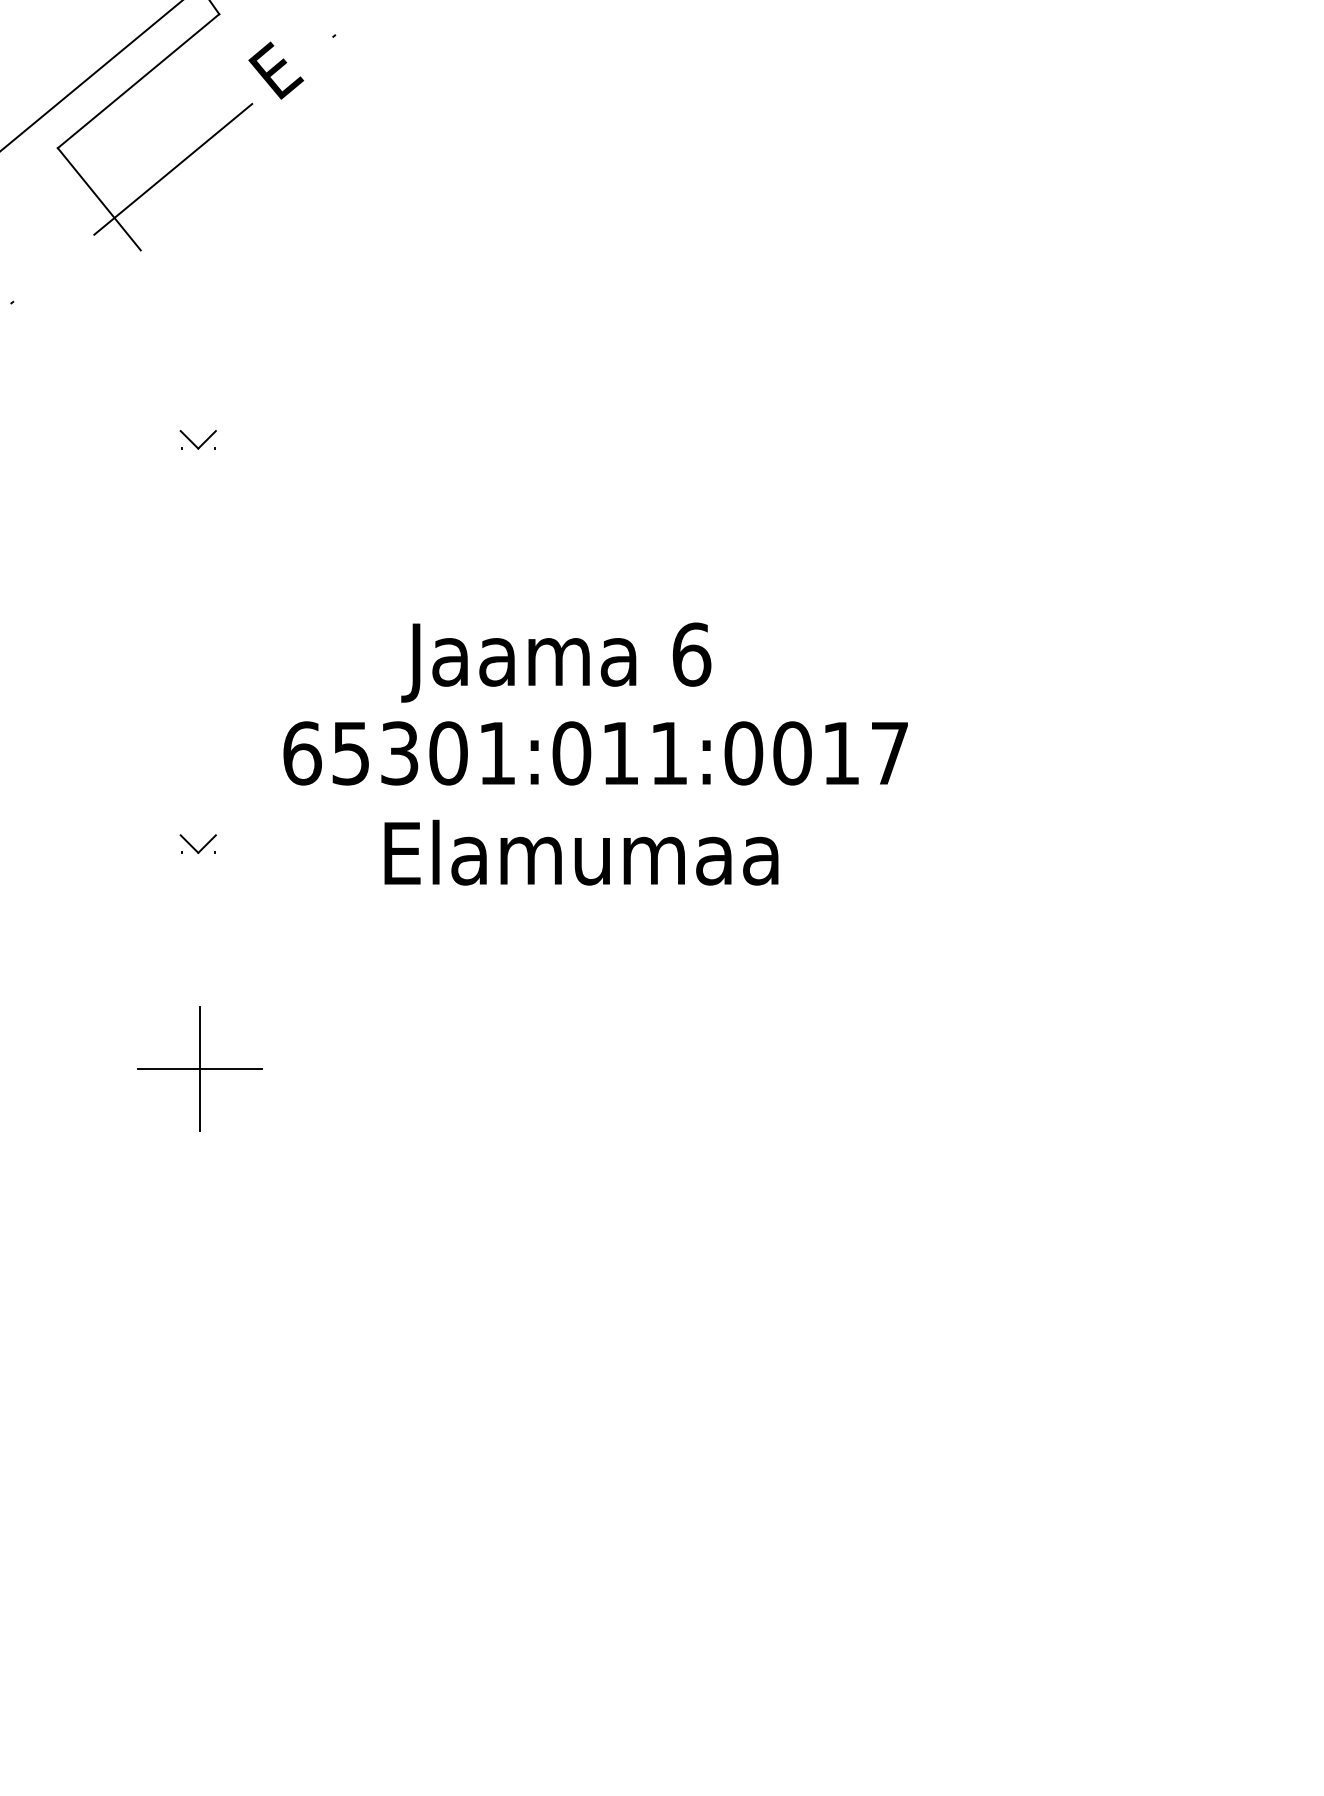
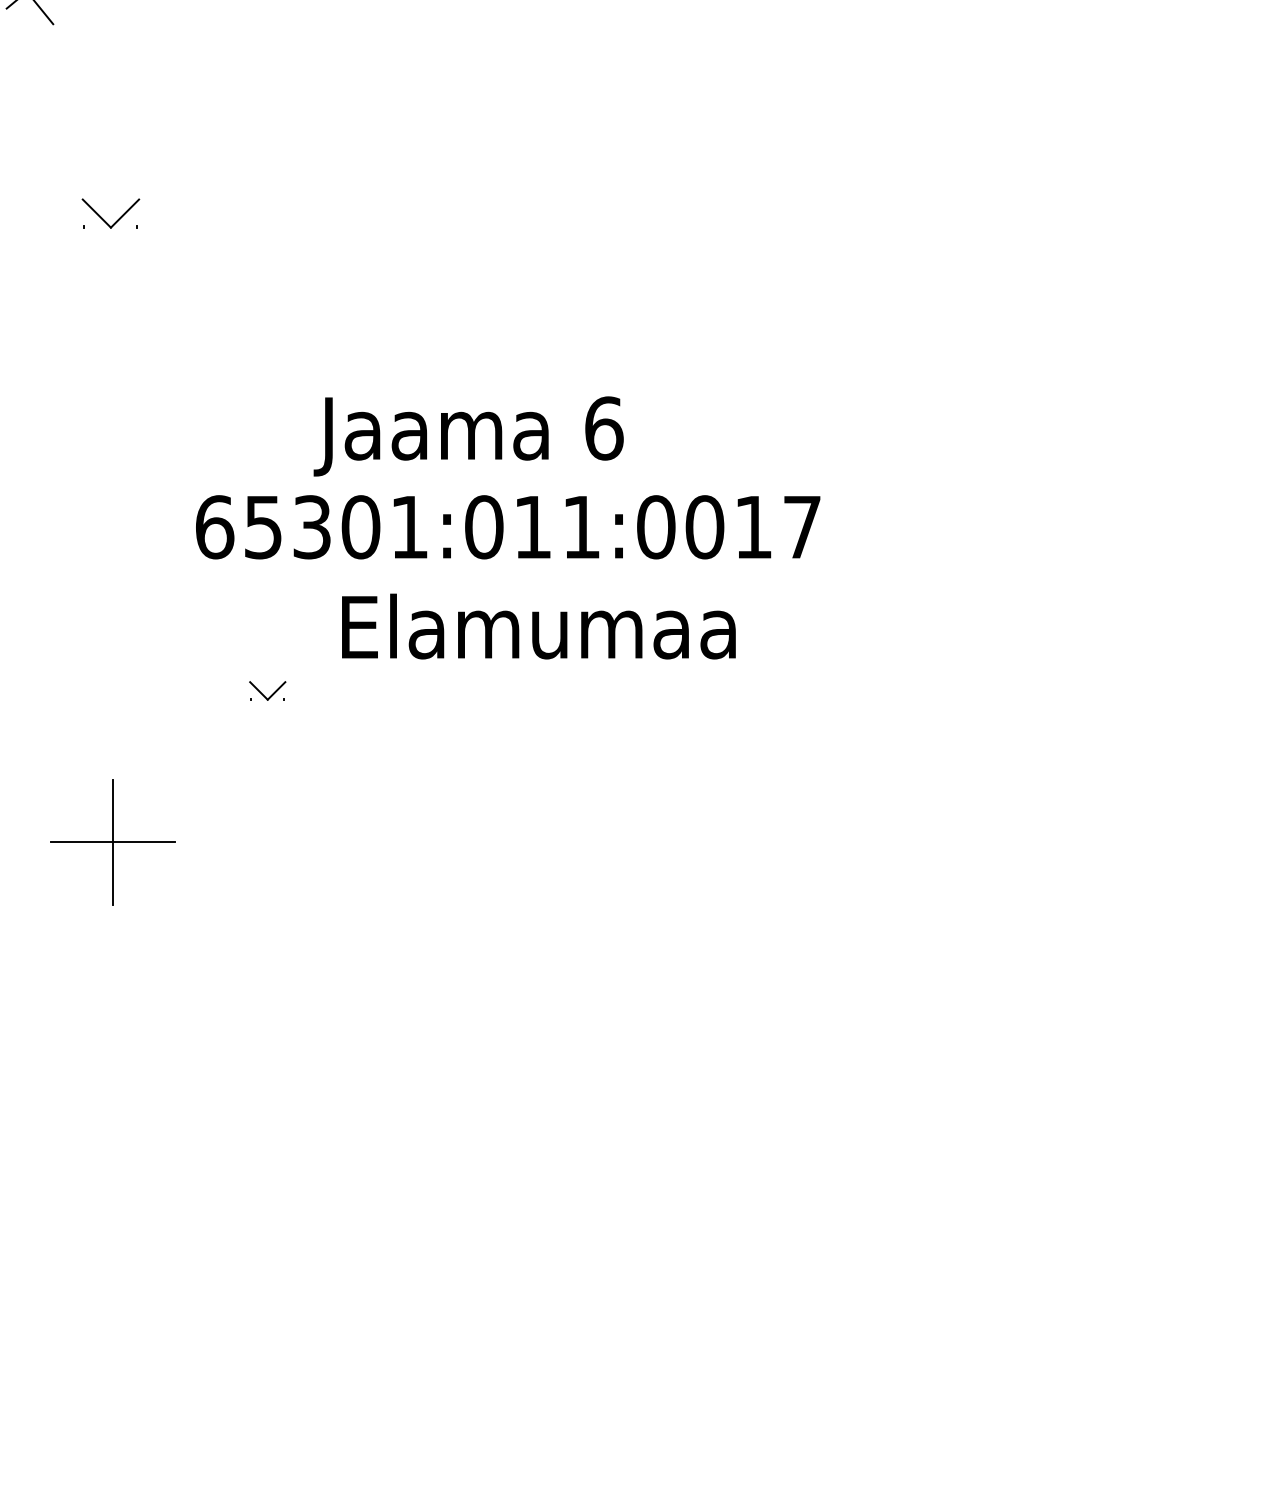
part: (197, 439) -> (109, 213), size x1.6
part: (197, 844) -> (266, 691), moved
text: (581, 852) -> (538, 626), moved

